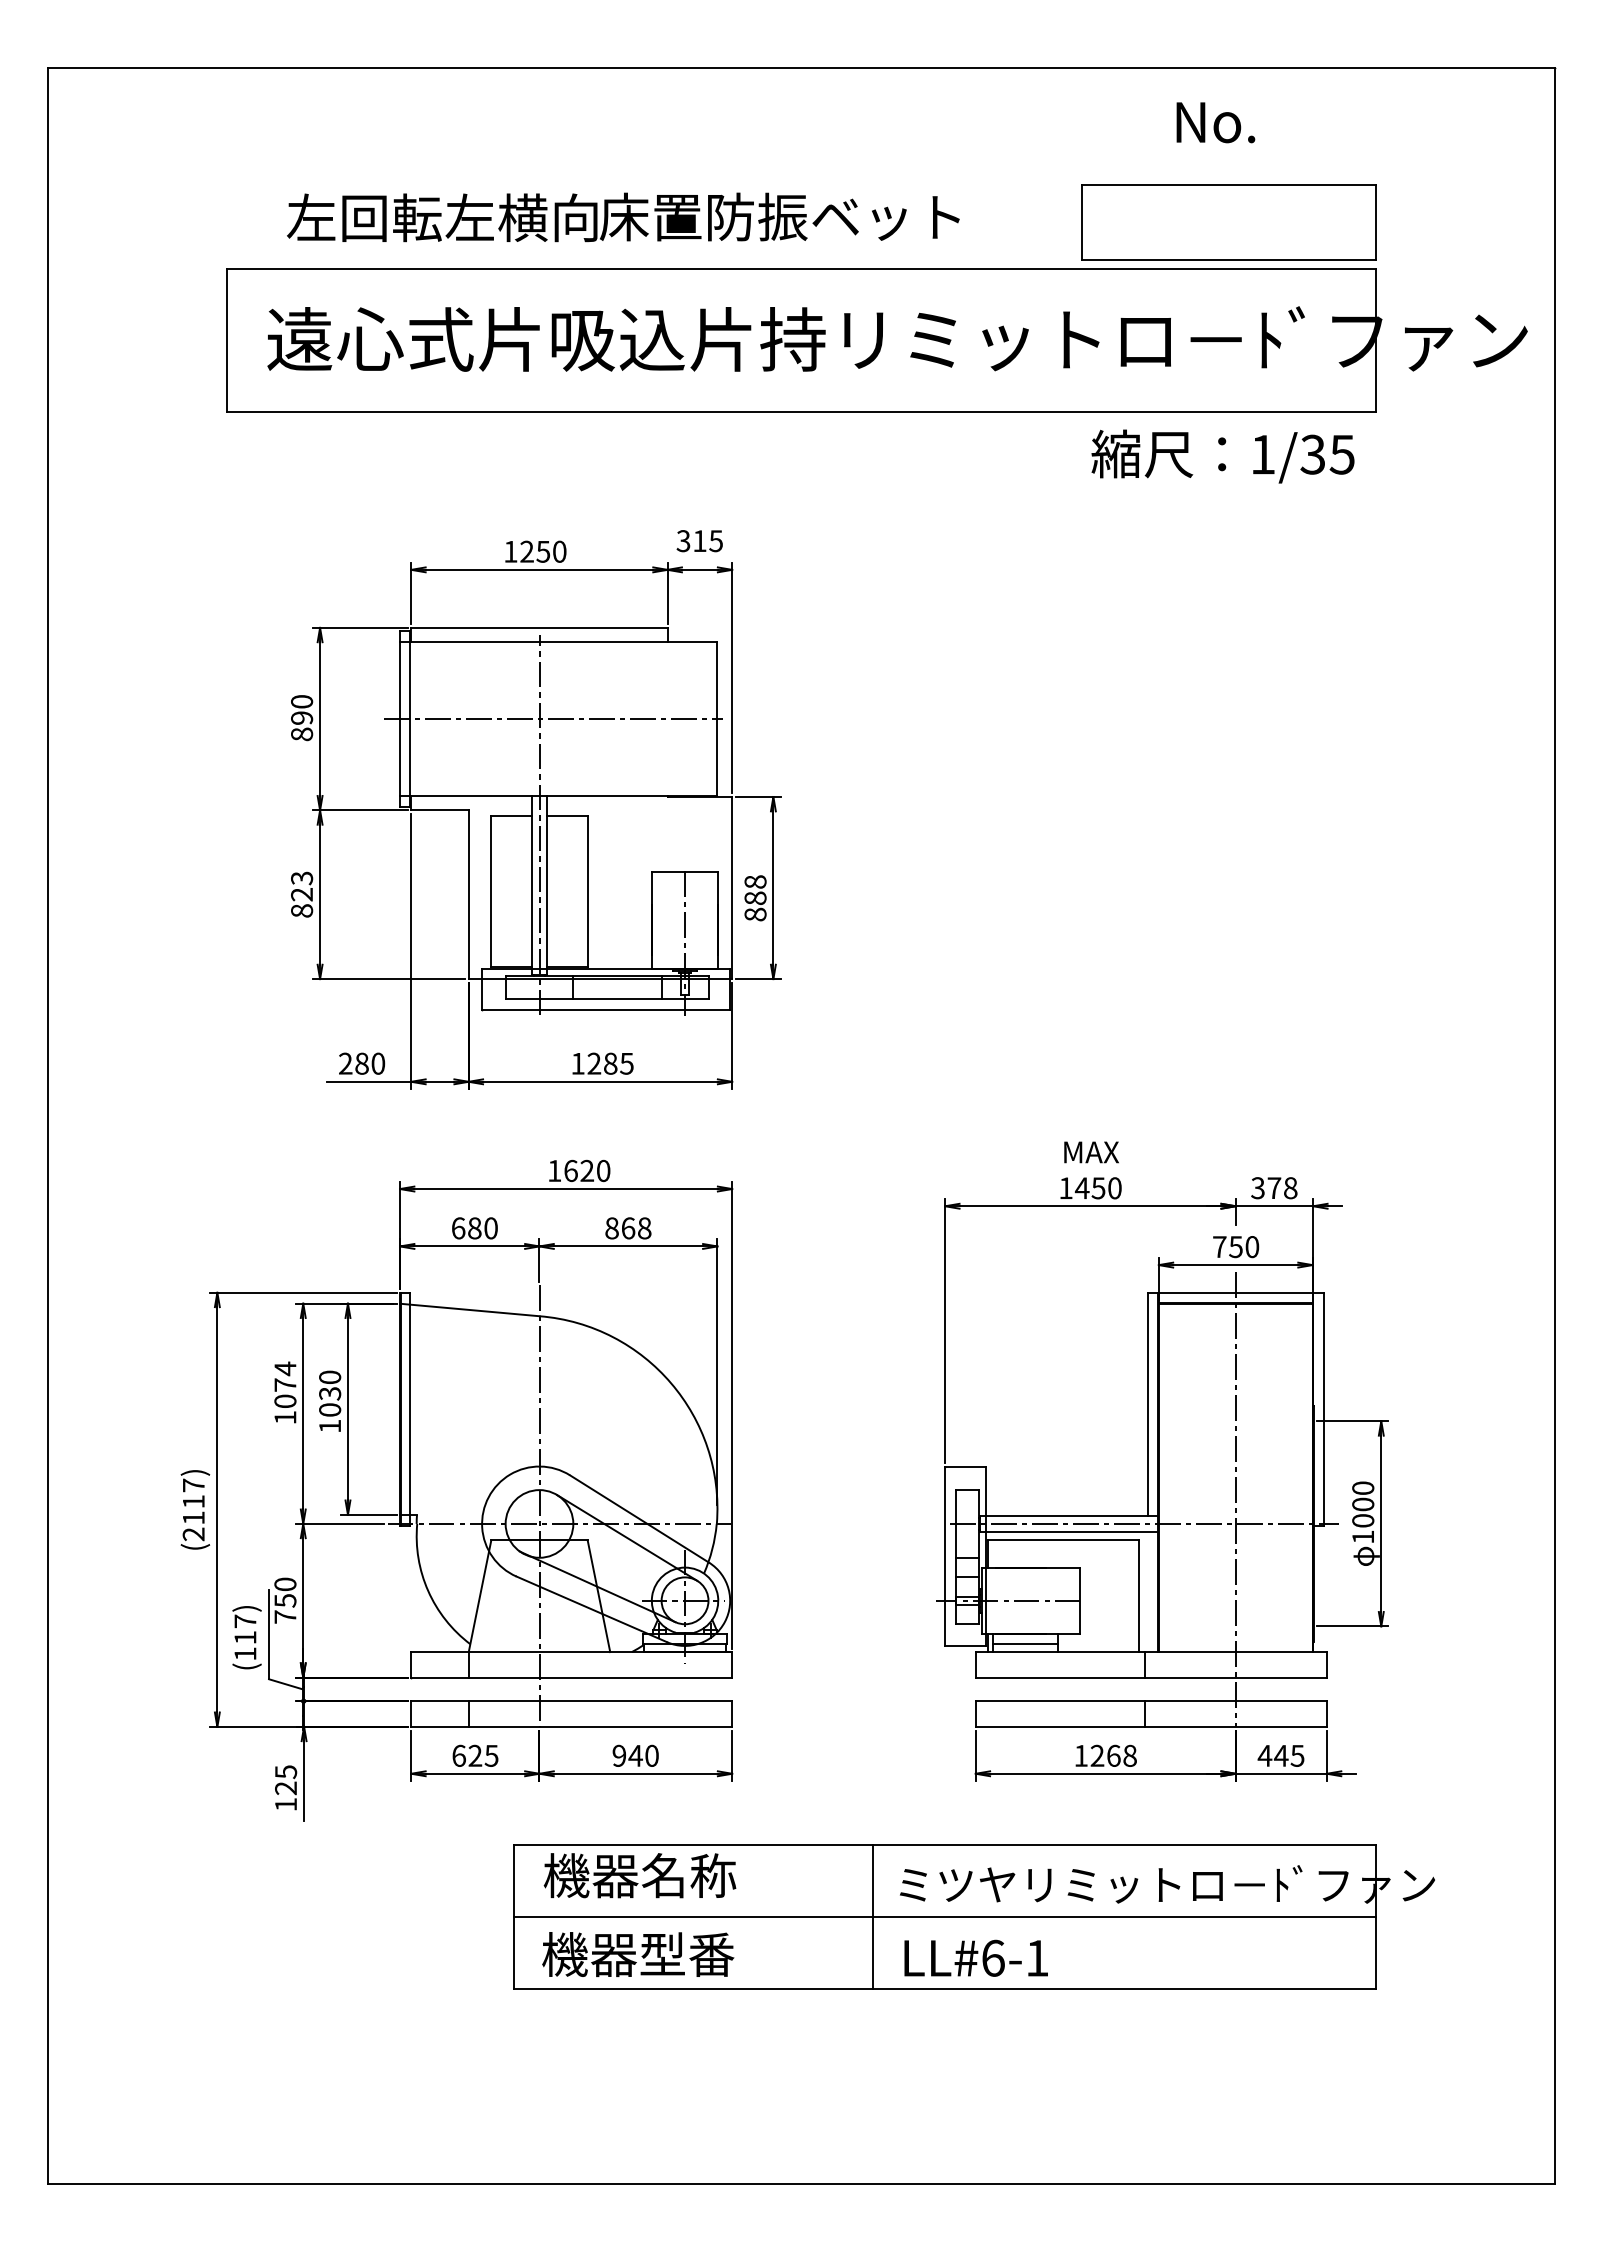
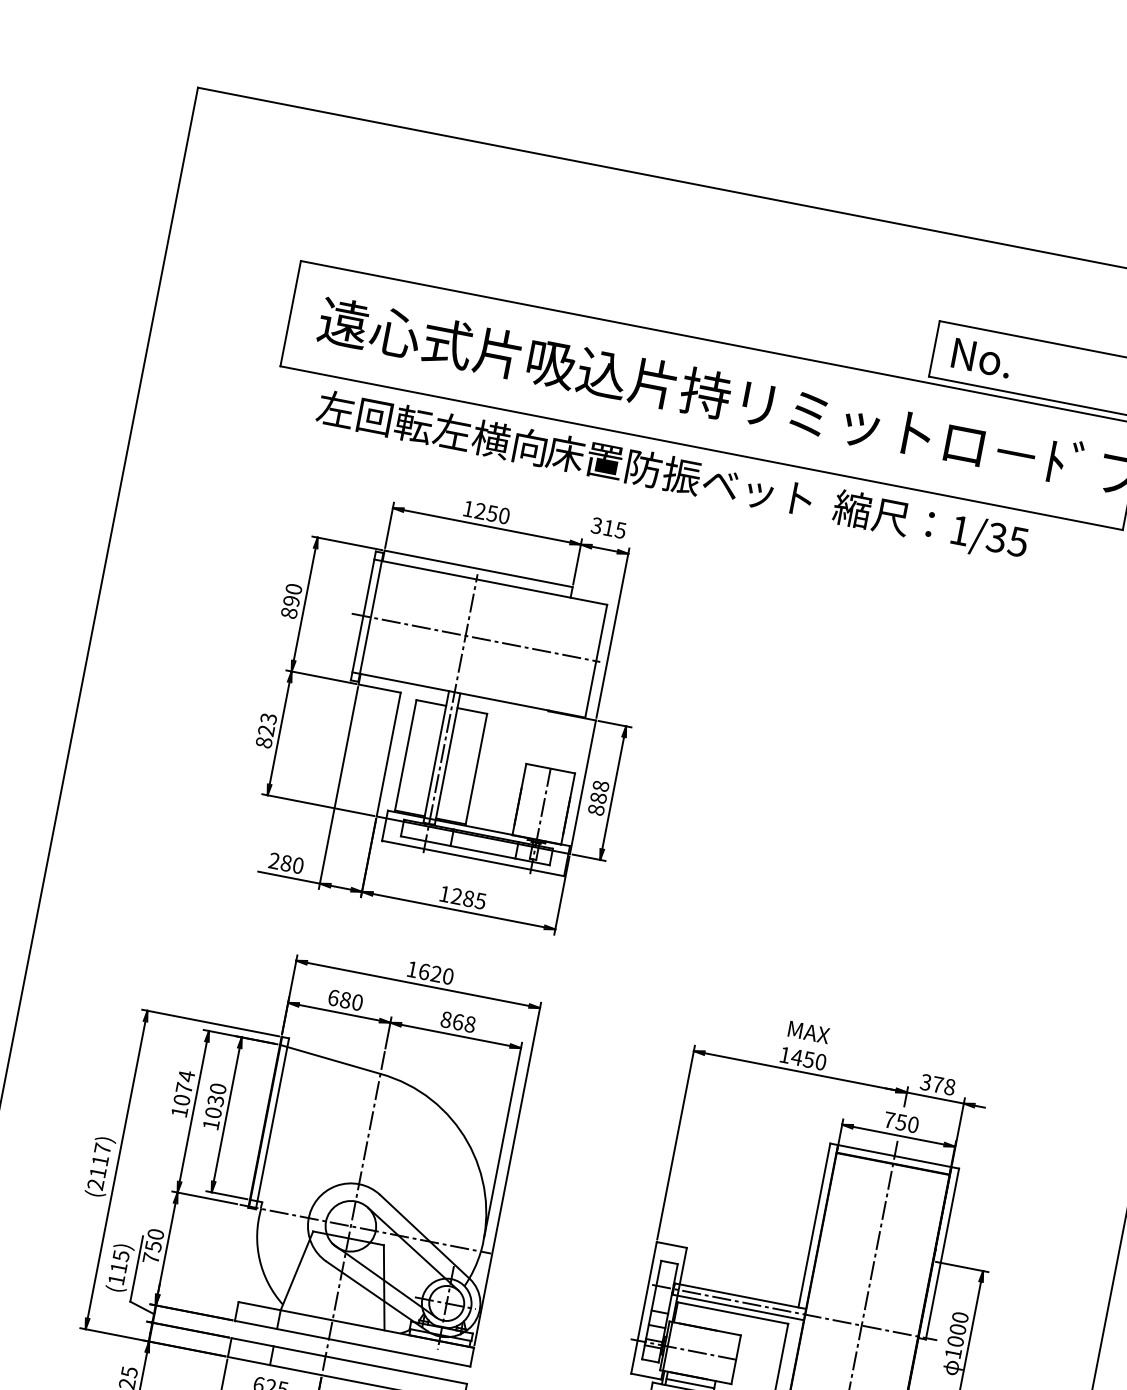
text: (1215, 122) -> (981, 358), moved
text: (623, 217) -> (565, 453), moved
text: (1222, 456) -> (930, 526), moved
text: (245, 1621) -> (121, 1255), (117) -> (115)

